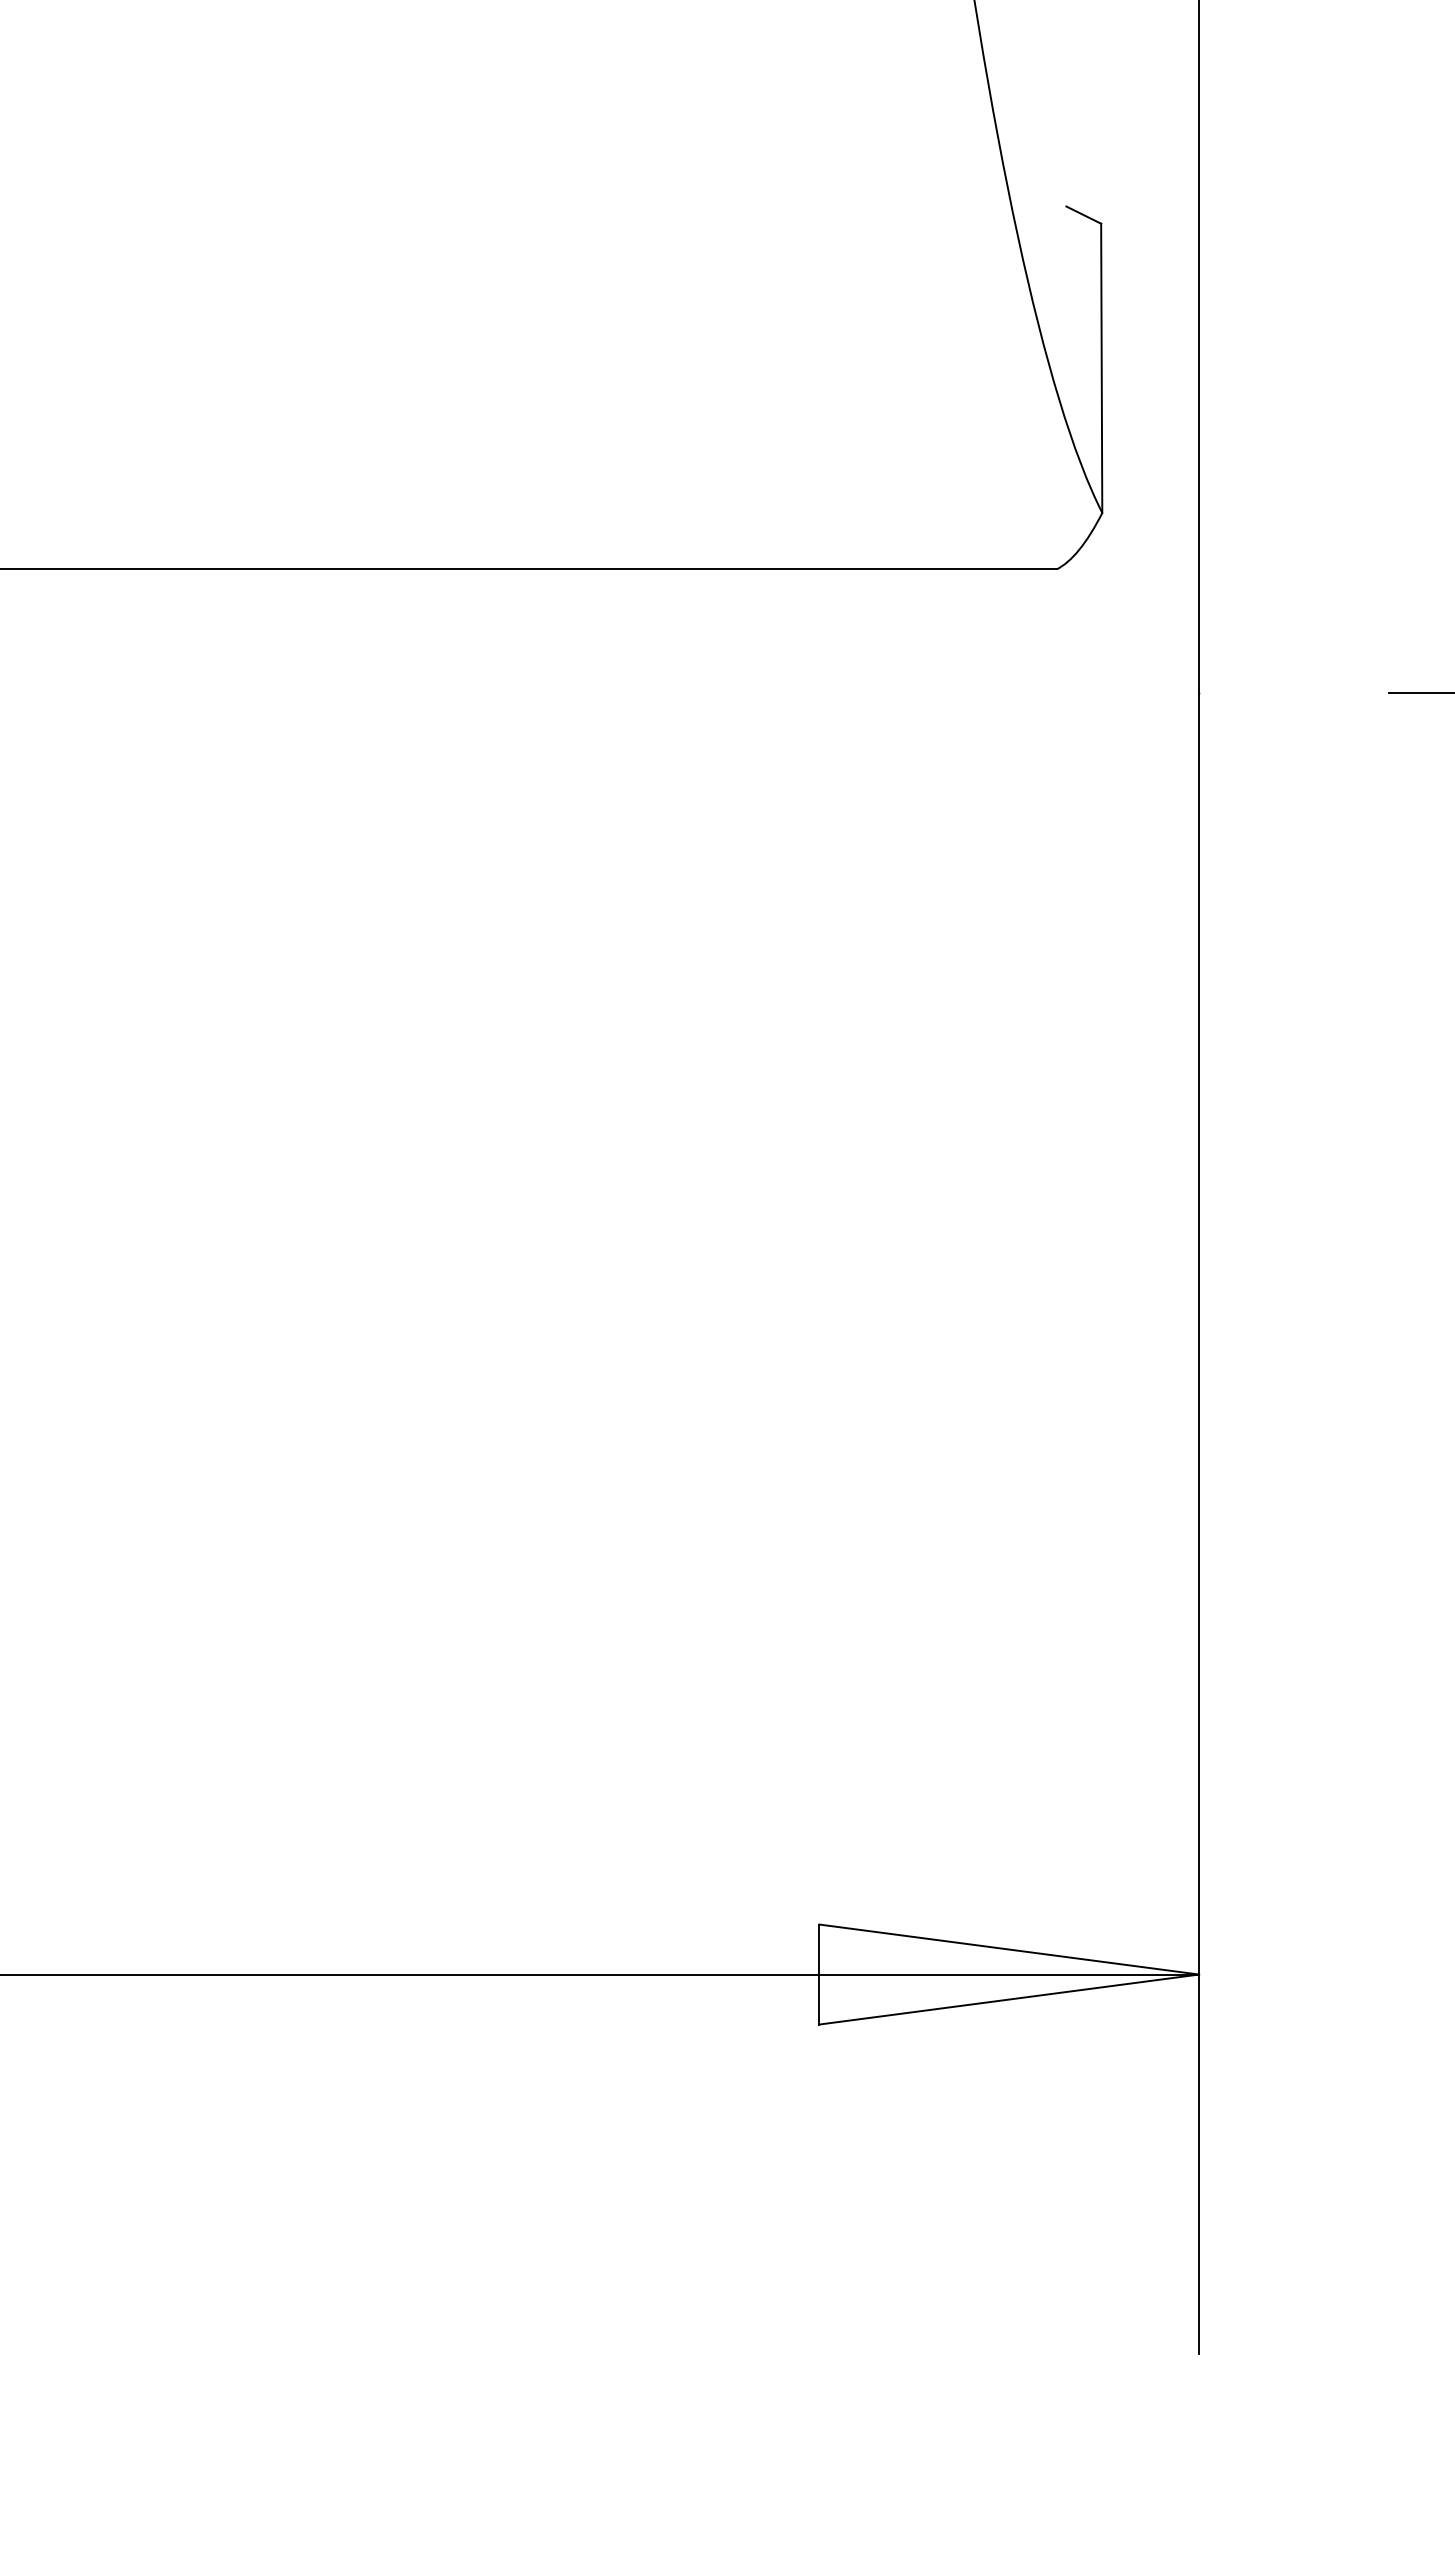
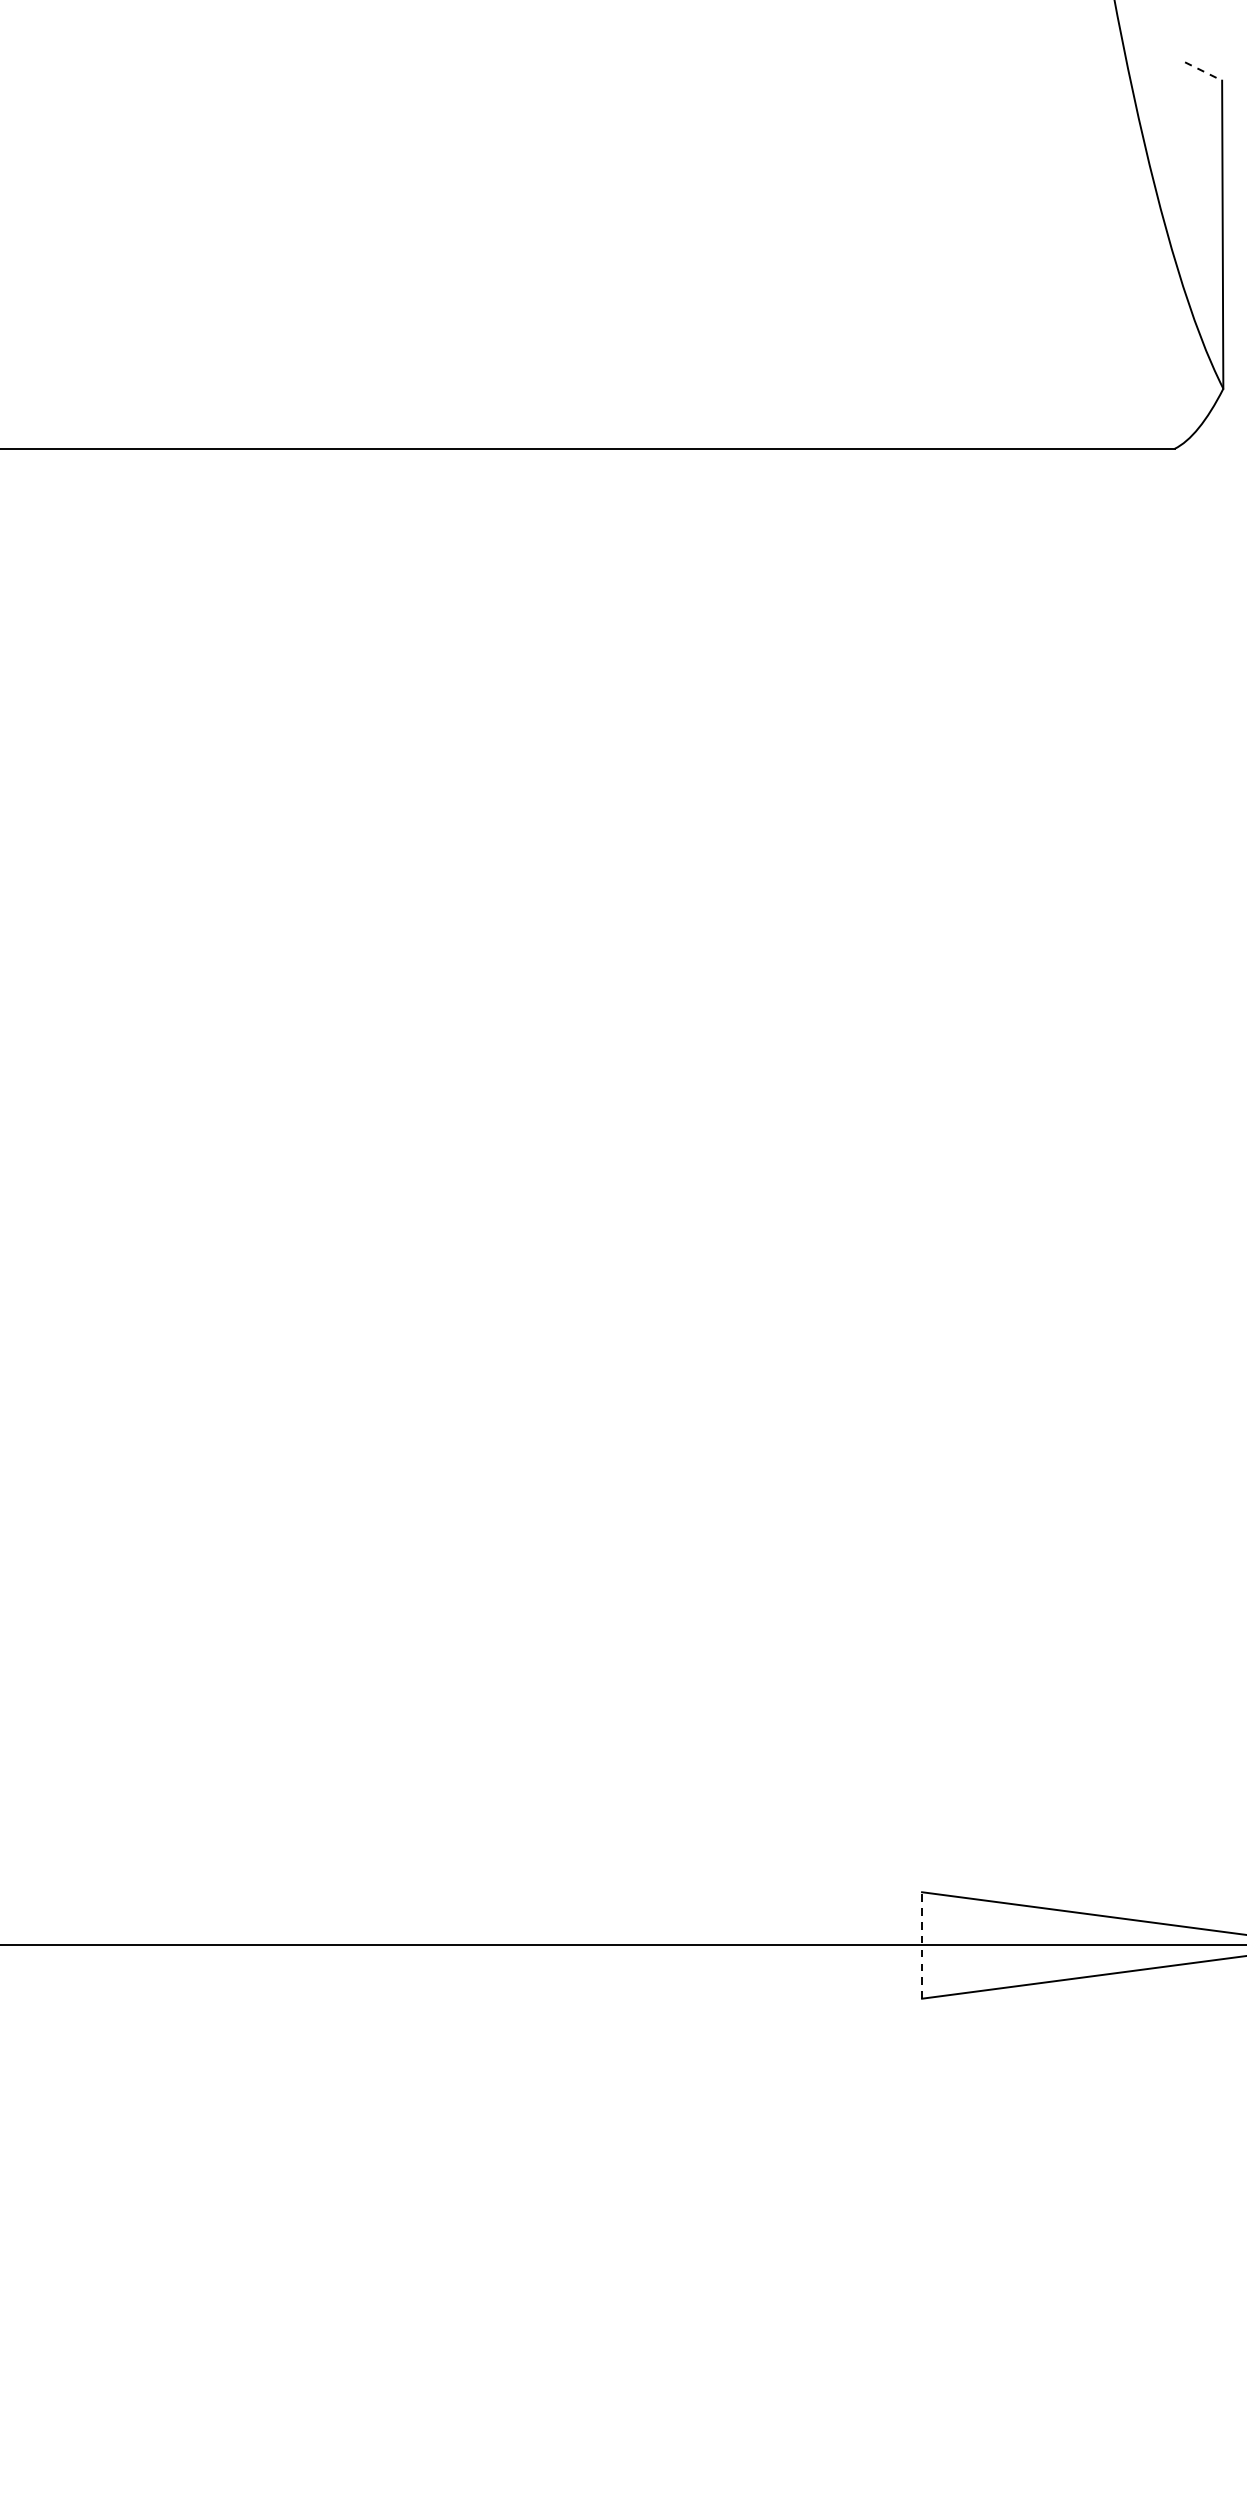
line: (1084, 215) -> (1204, 71), solid -> dashed
line: (819, 1974) -> (922, 1945), solid -> dashed

